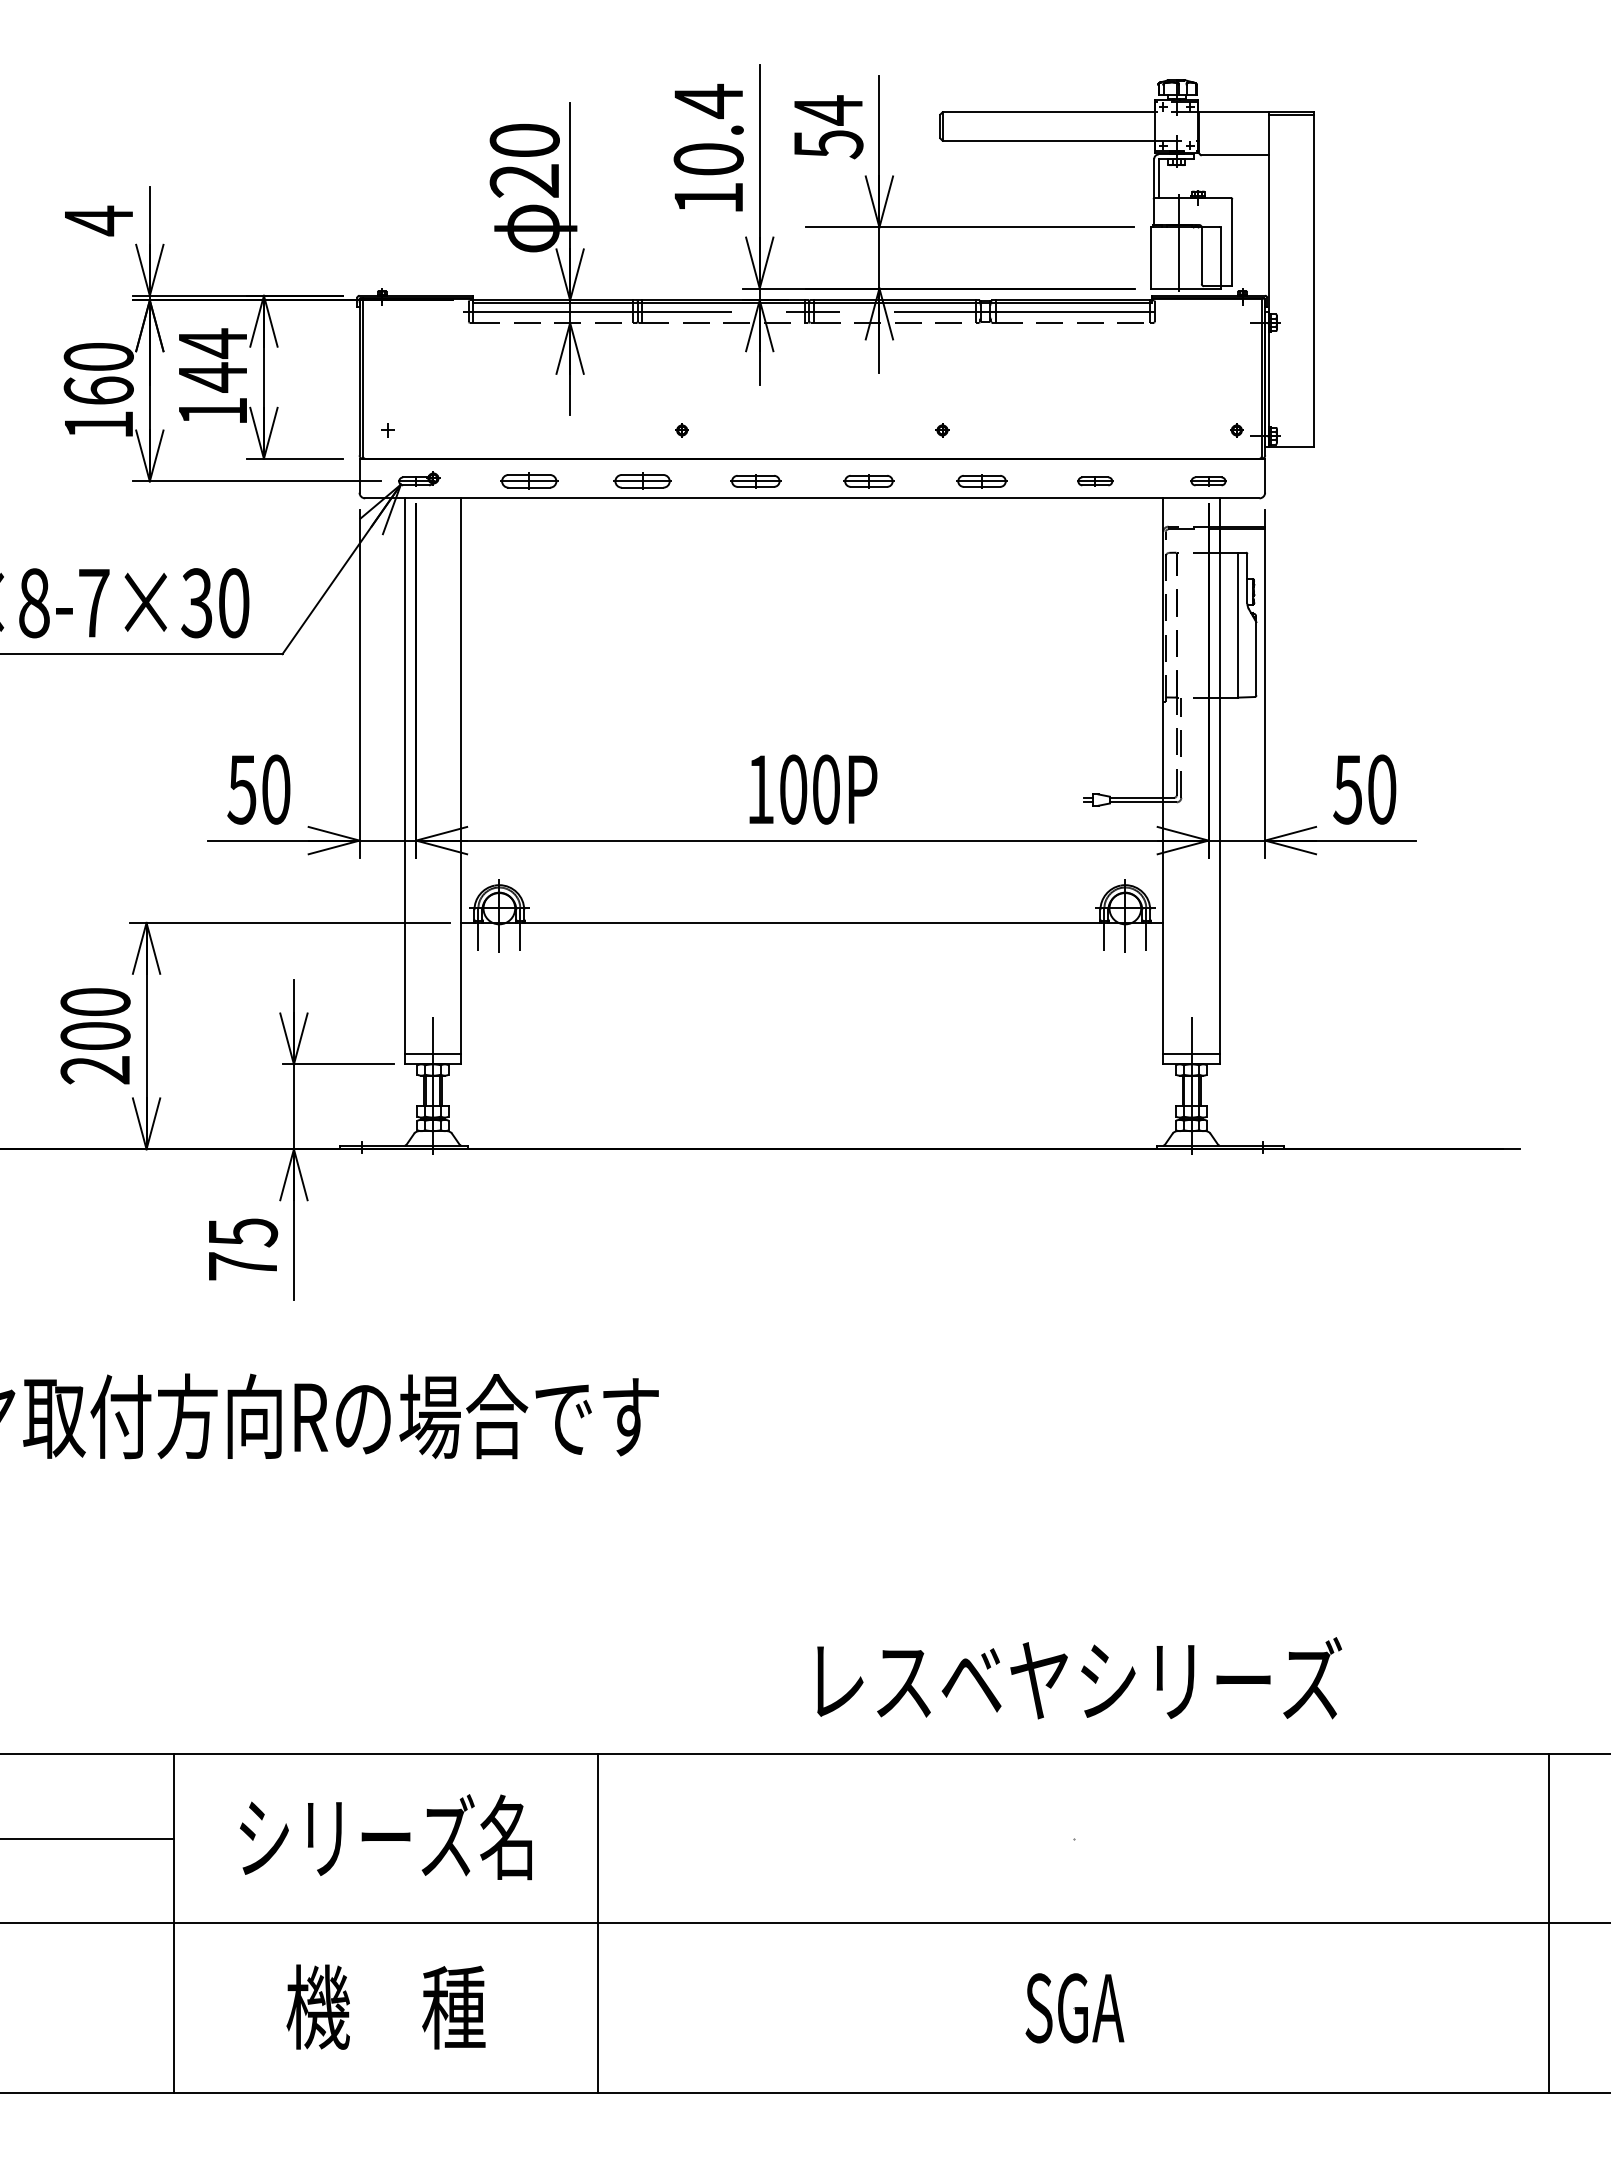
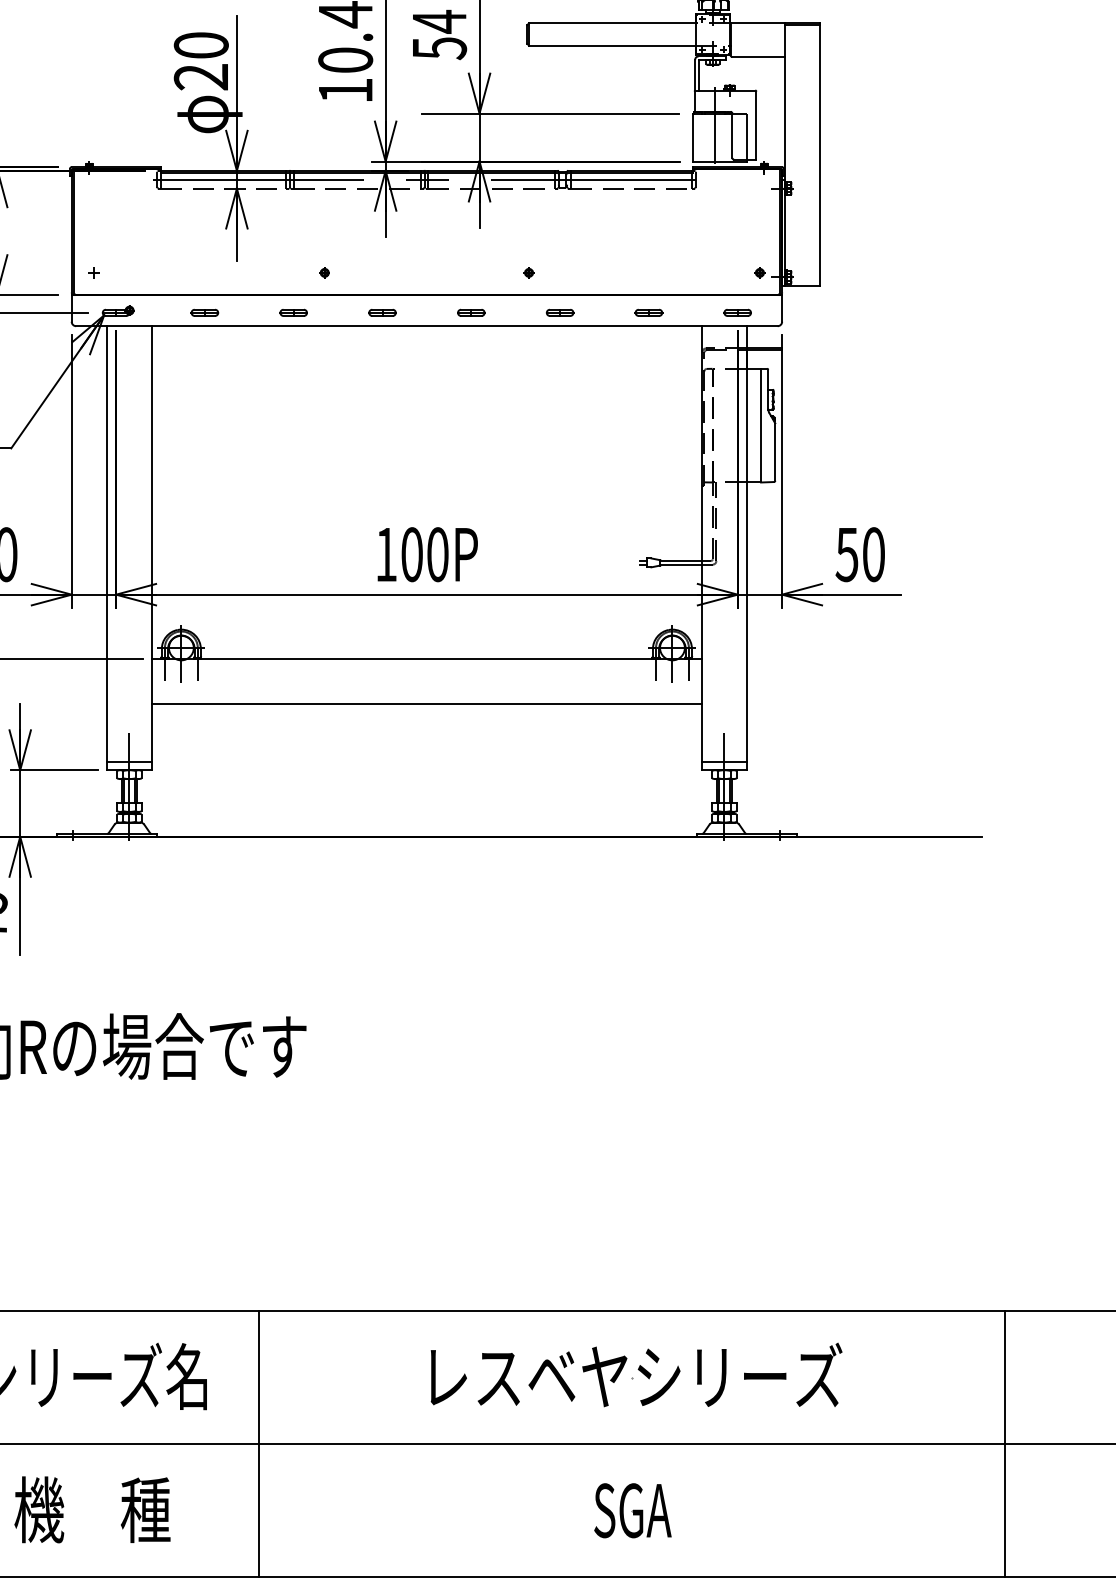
part: (529, 481) -> (205, 312), size x0.62
part: (642, 481) -> (293, 312), size x0.62
part: (755, 481) -> (382, 312), size x0.71
part: (868, 481) -> (470, 312), size x0.71
part: (982, 481) -> (560, 312), size x0.71
line: (812, 979) -> (427, 703), added
text: (1079, 1678) -> (636, 1375), moved

